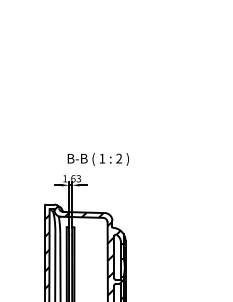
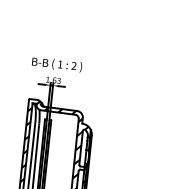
text: (97, 159) -> (56, 64), moved

